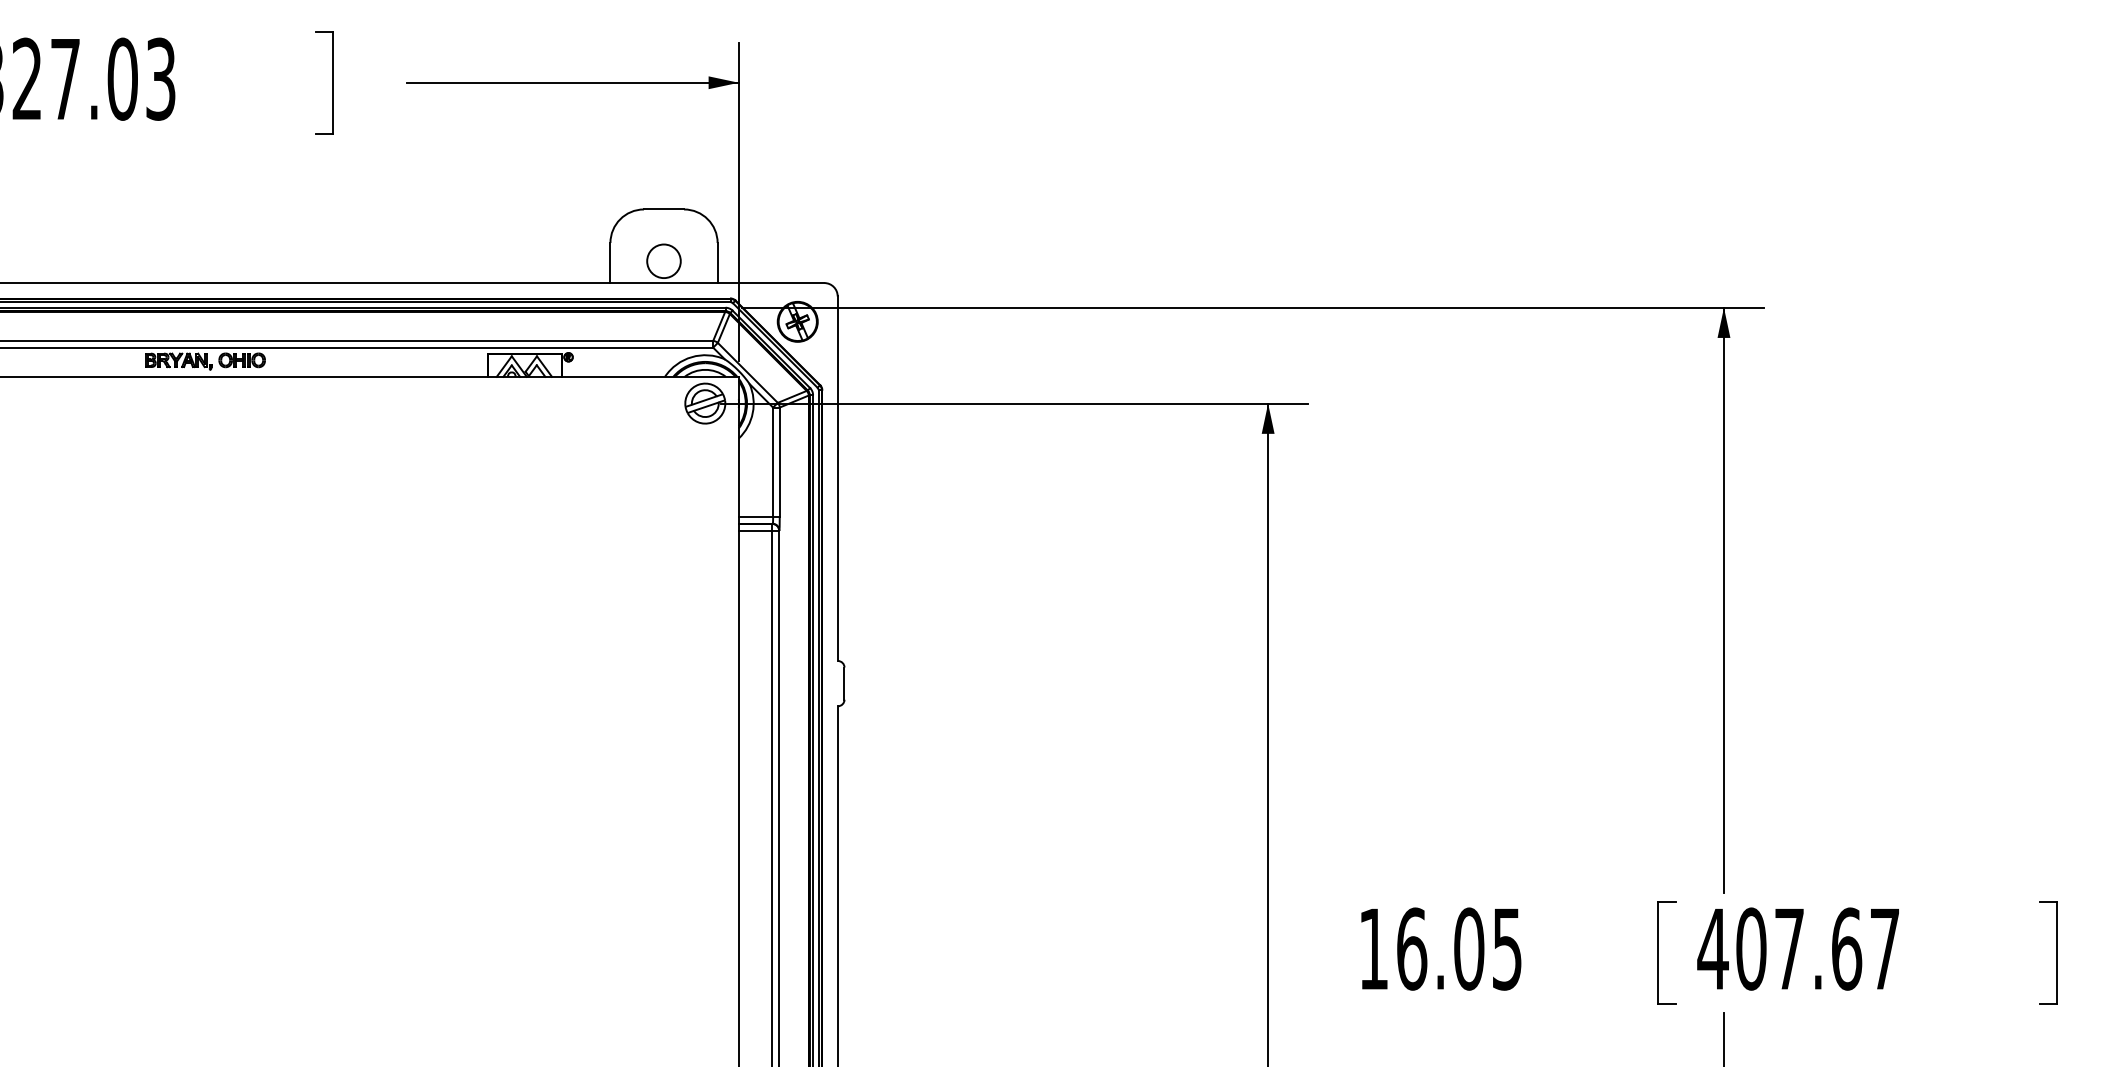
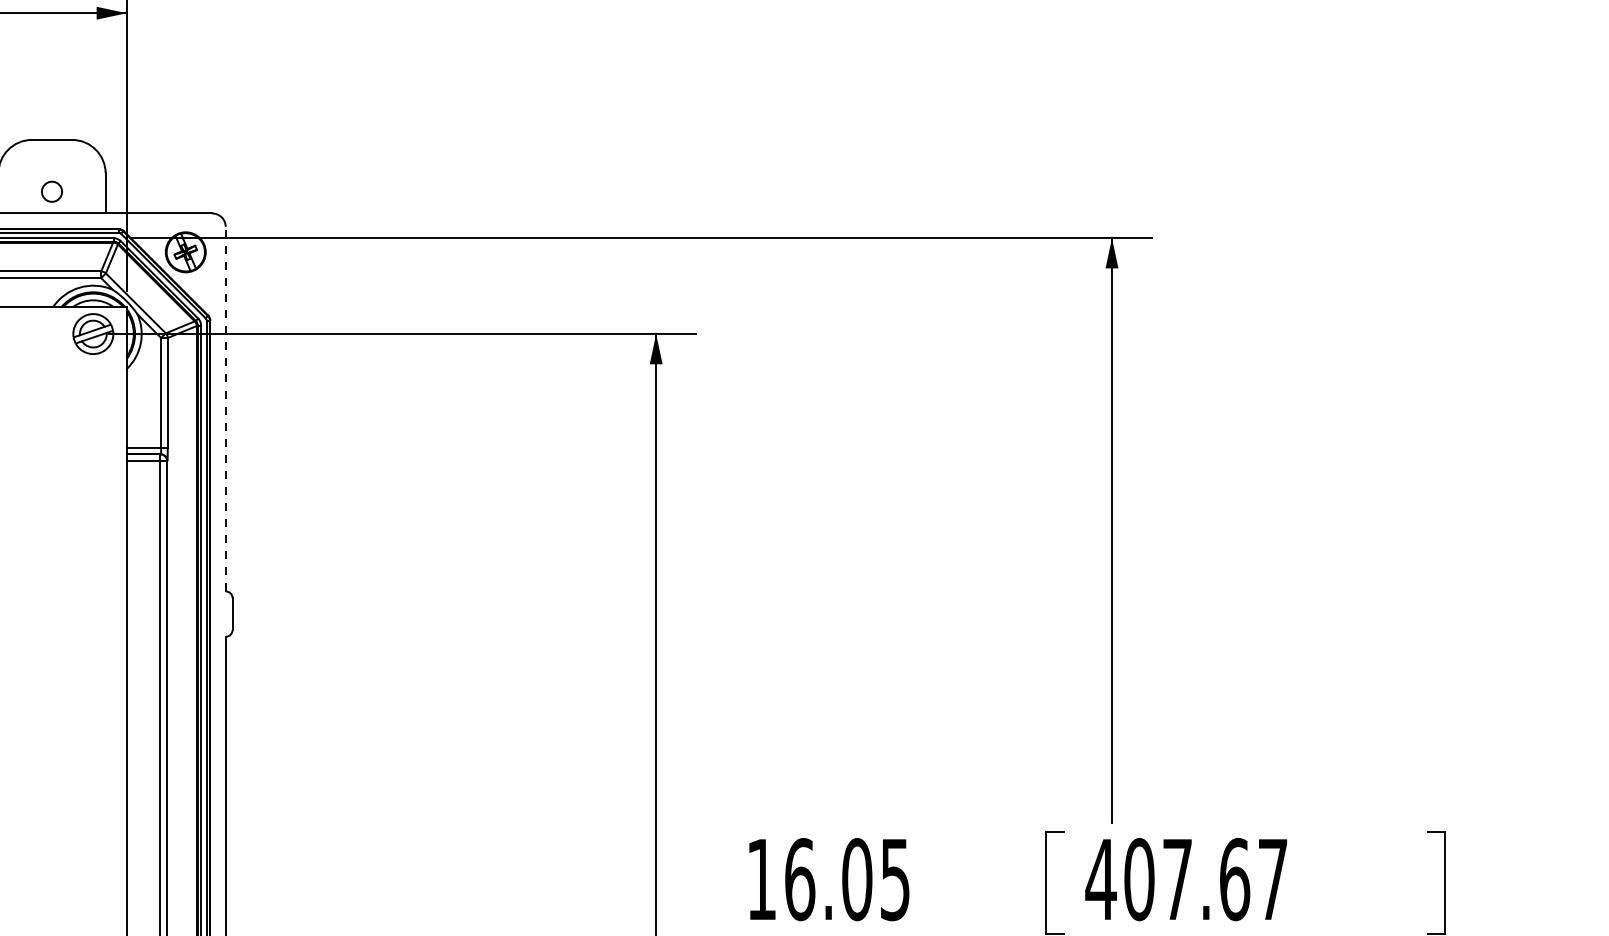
circle: (663, 261) -> (51, 191), size x0.6
line: (837, 478) -> (225, 408), solid -> dashed

